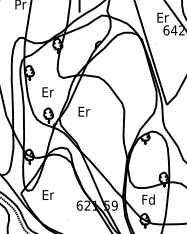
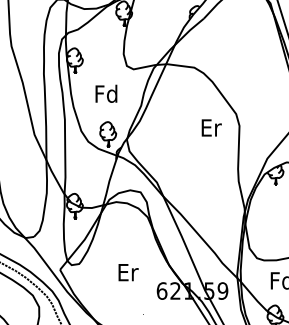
text: (47, 91) -> (106, 92), Er -> Fd
text: (84, 111) -> (212, 127), moved
text: (48, 194) -> (128, 271), moved

